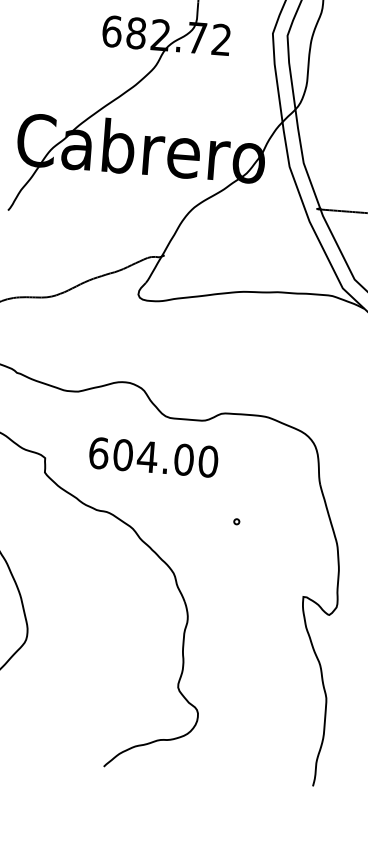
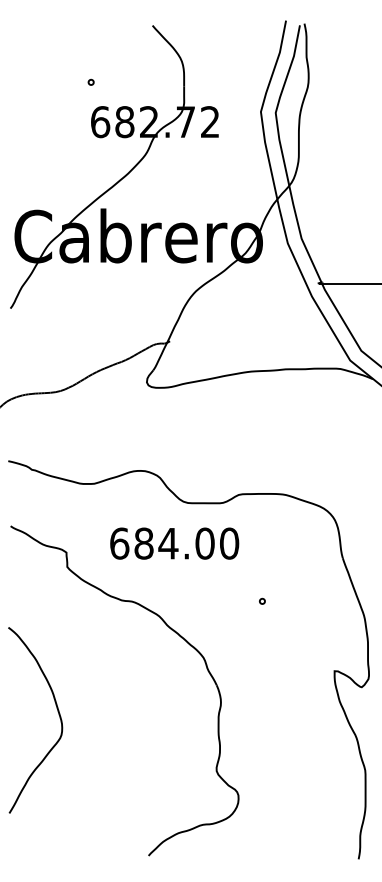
text: (122, 454) -> (143, 543), 604.00 -> 684.00

